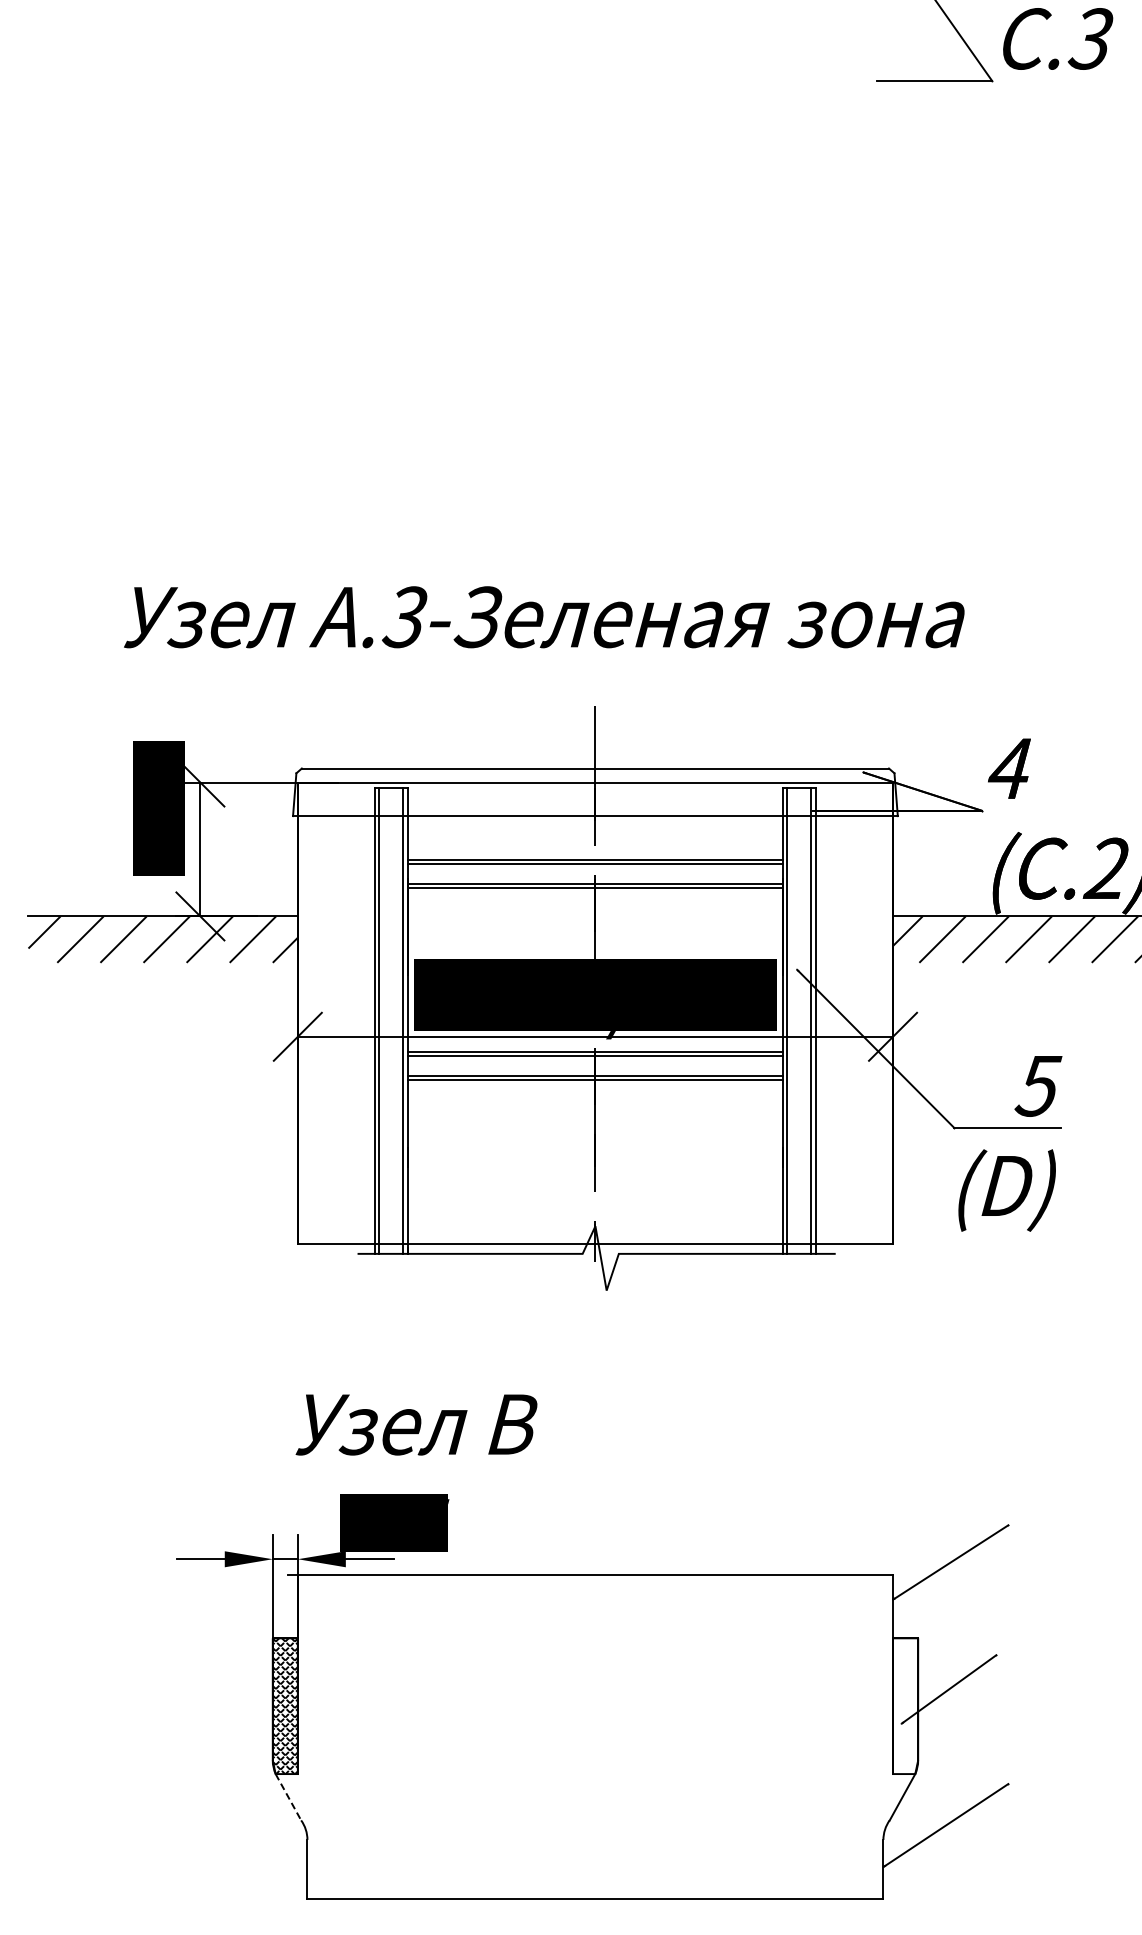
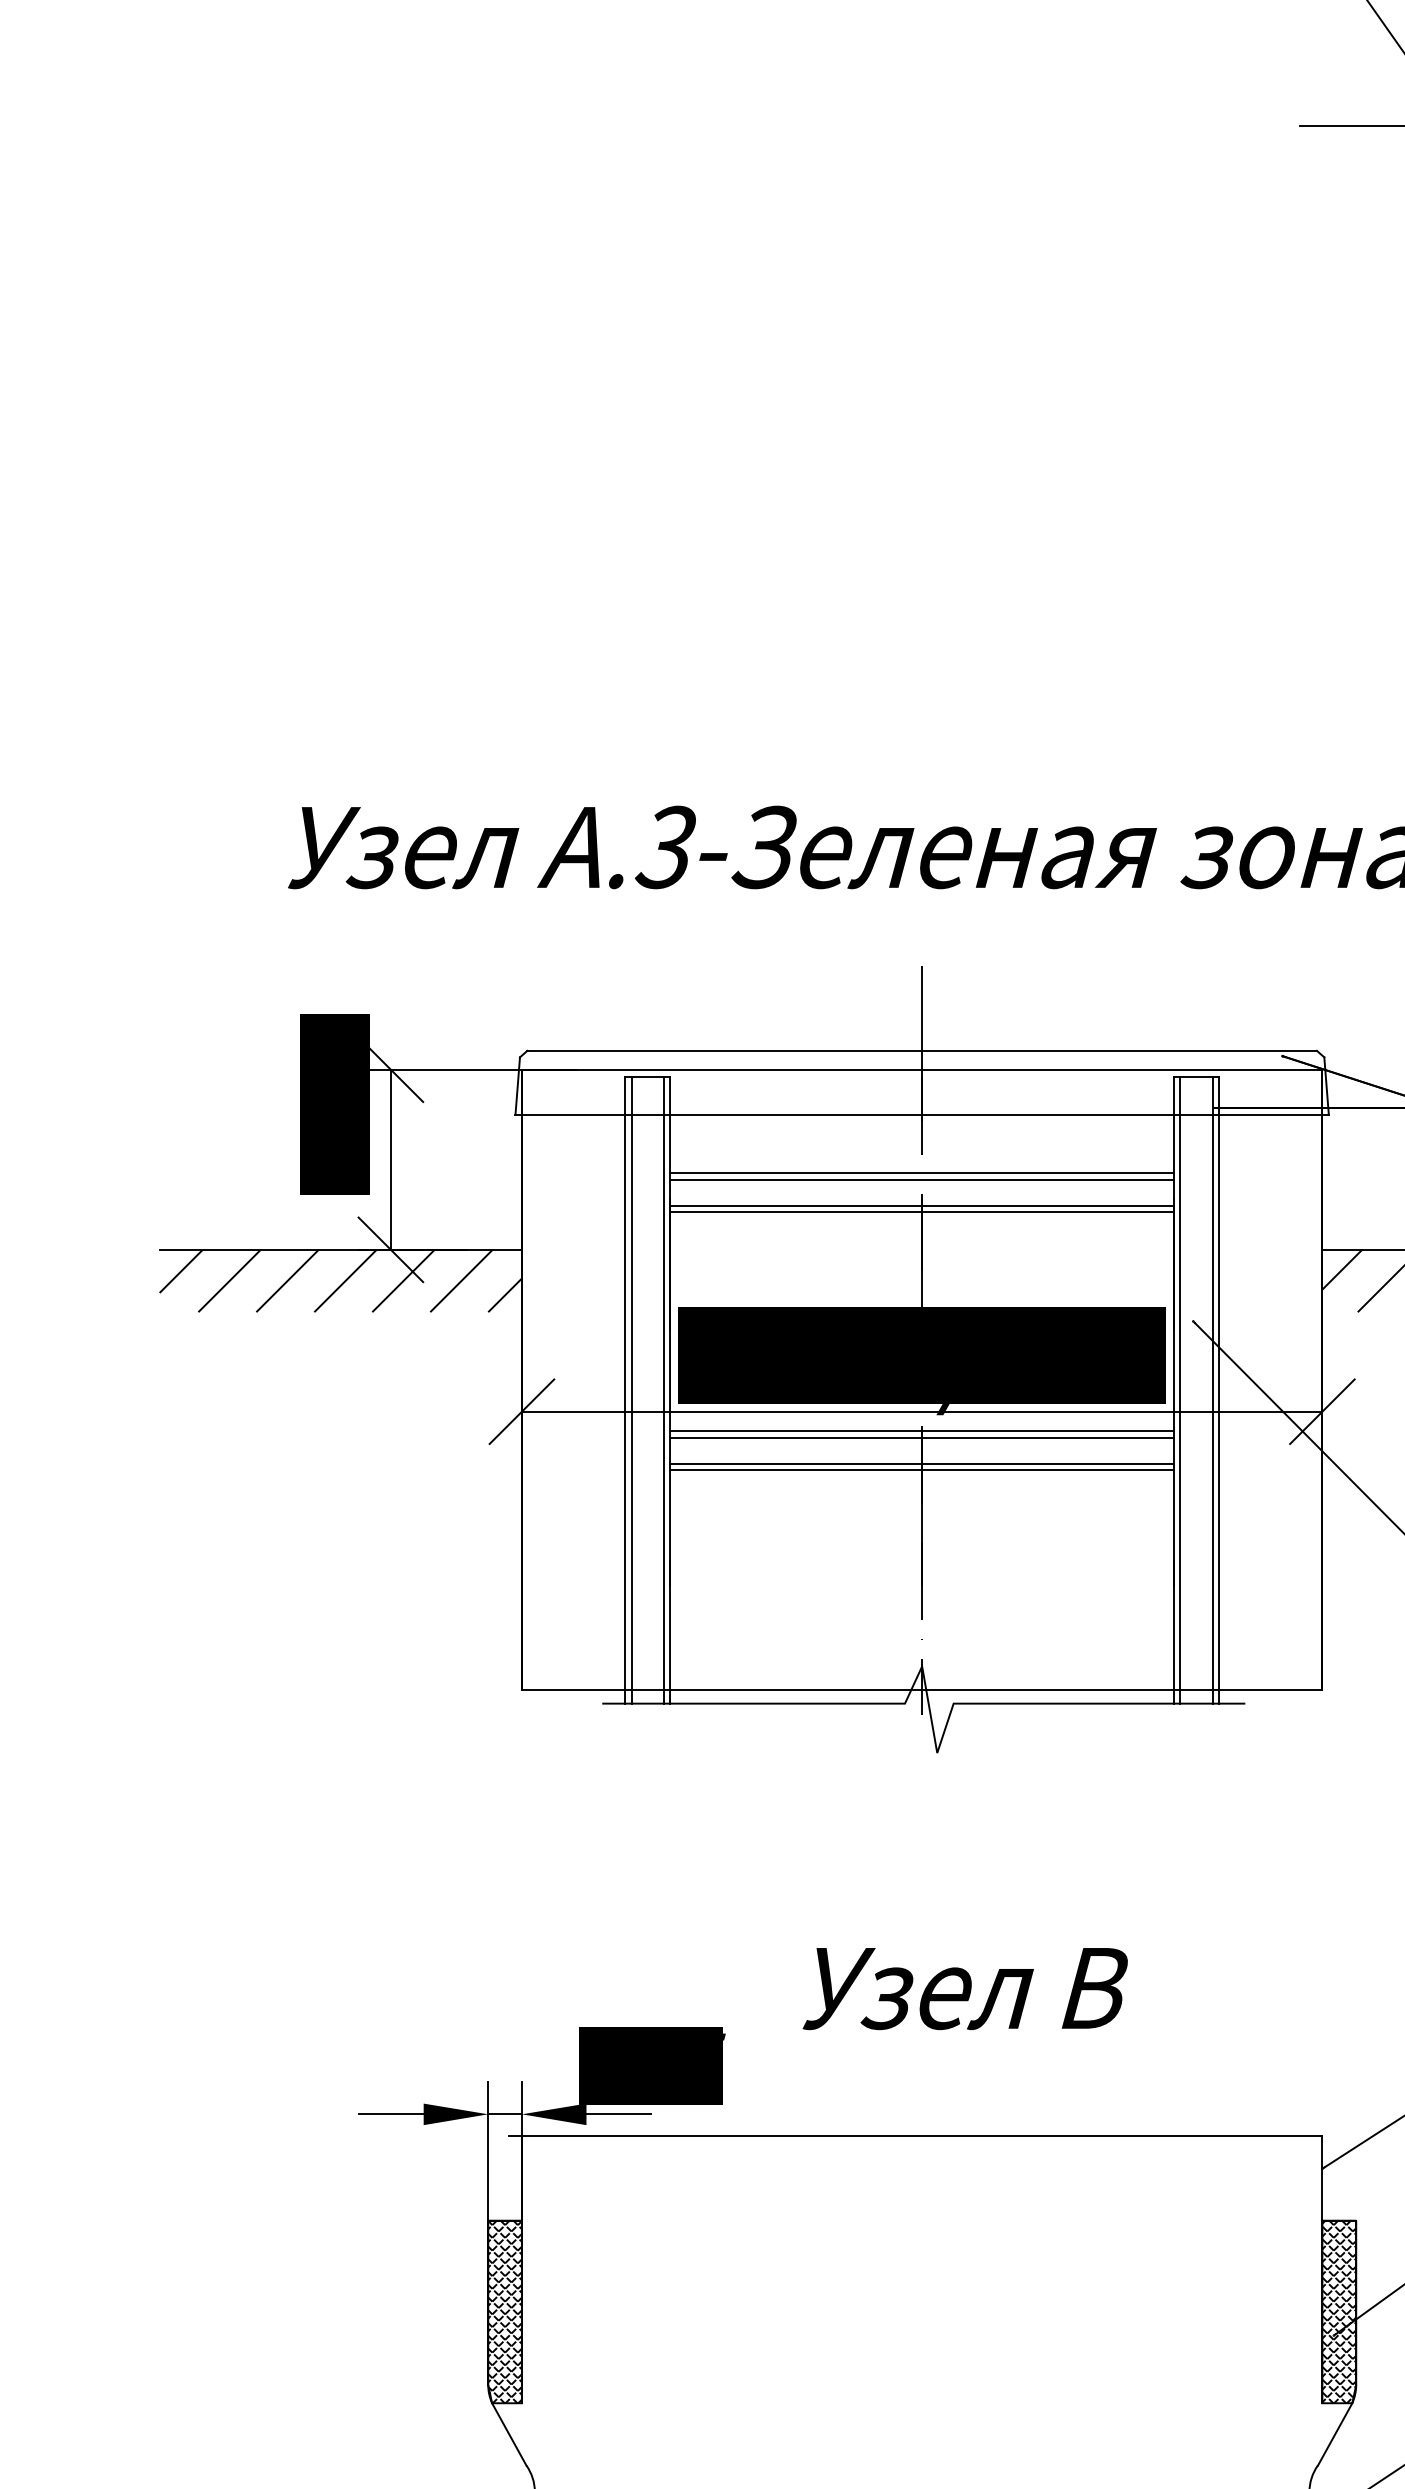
text: (416, 1424) -> (965, 1988), moved
hatch: (905, 1706) -> (1339, 2312), added
line: (288, 1797) -> (509, 2434), dashed -> solid

